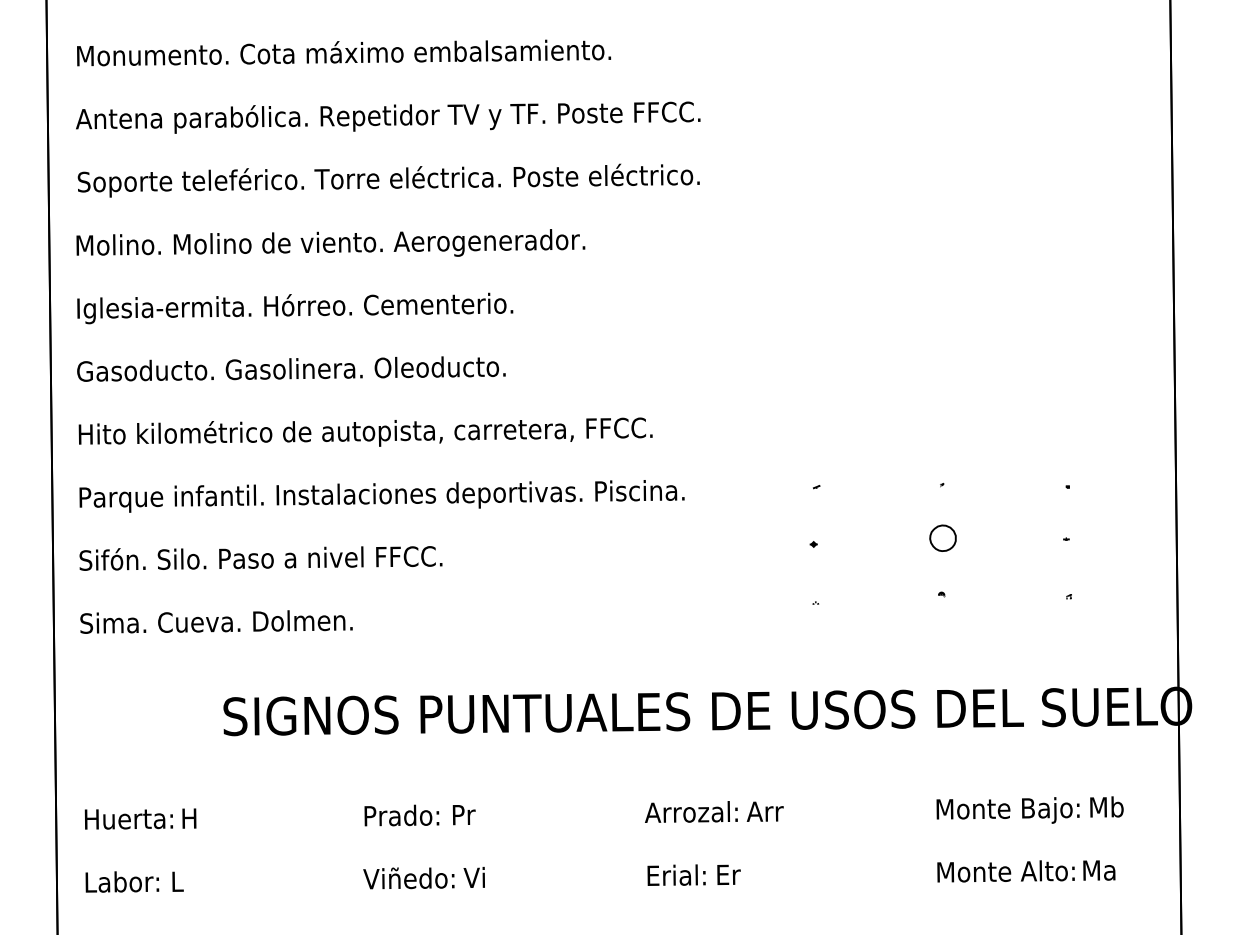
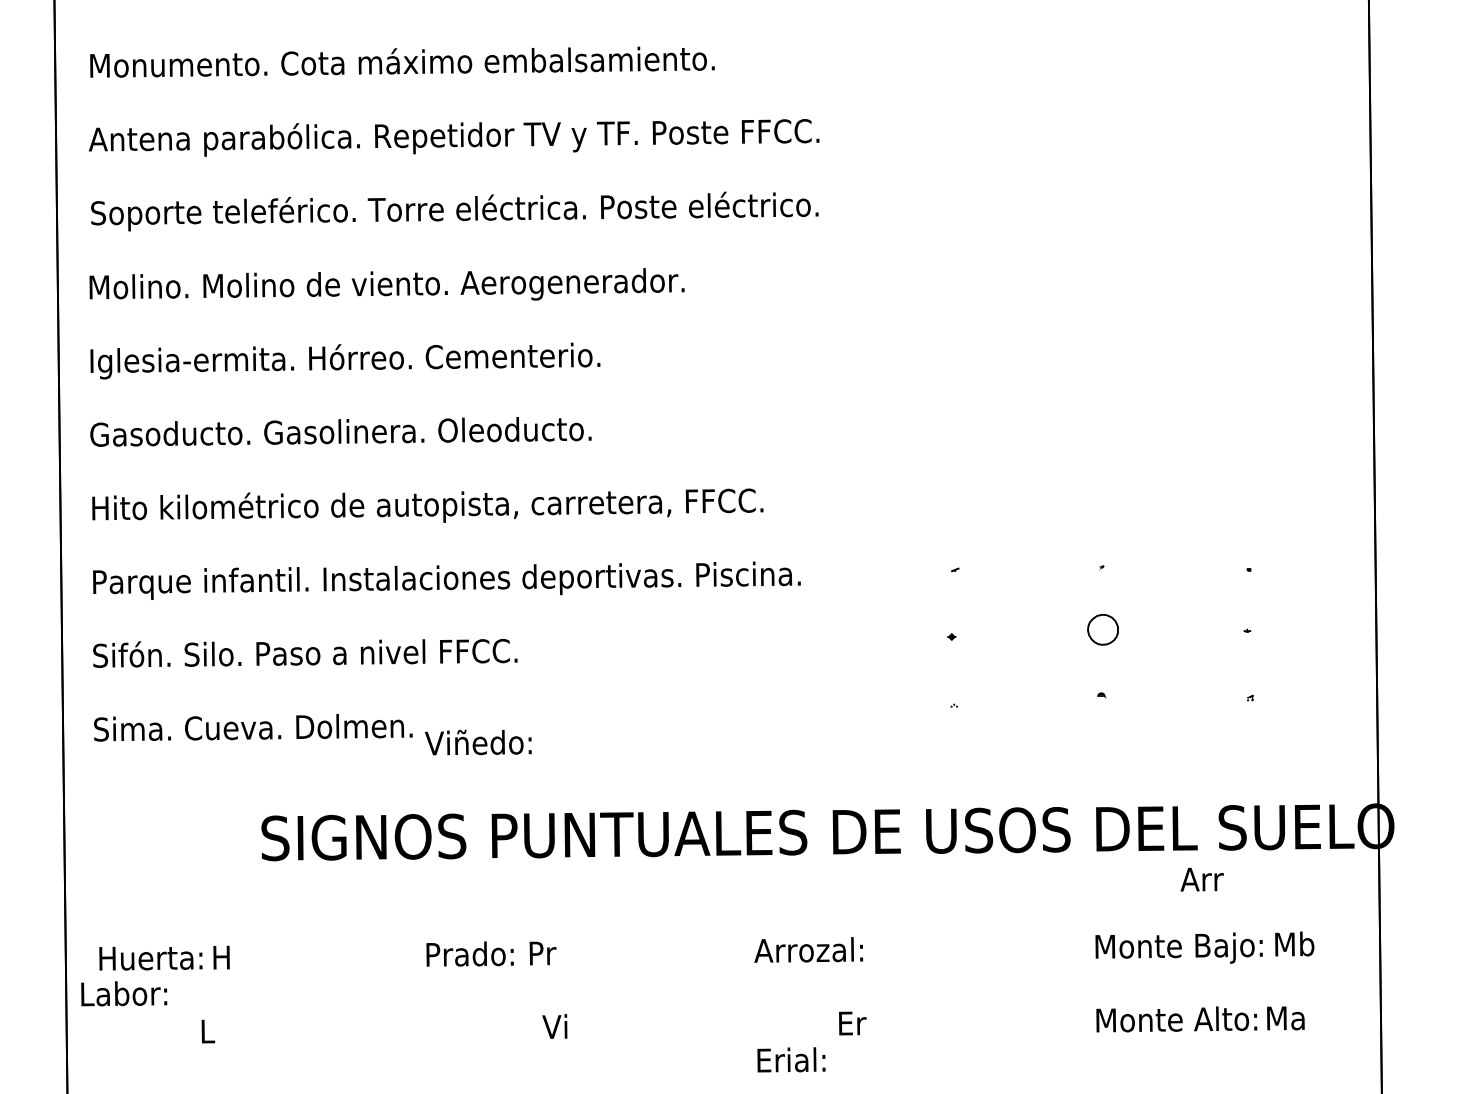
text: (764, 811) -> (1201, 879), moved
text: (676, 874) -> (791, 1059), moved
text: (409, 878) -> (478, 742), moved
text: (122, 881) -> (124, 993), moved

